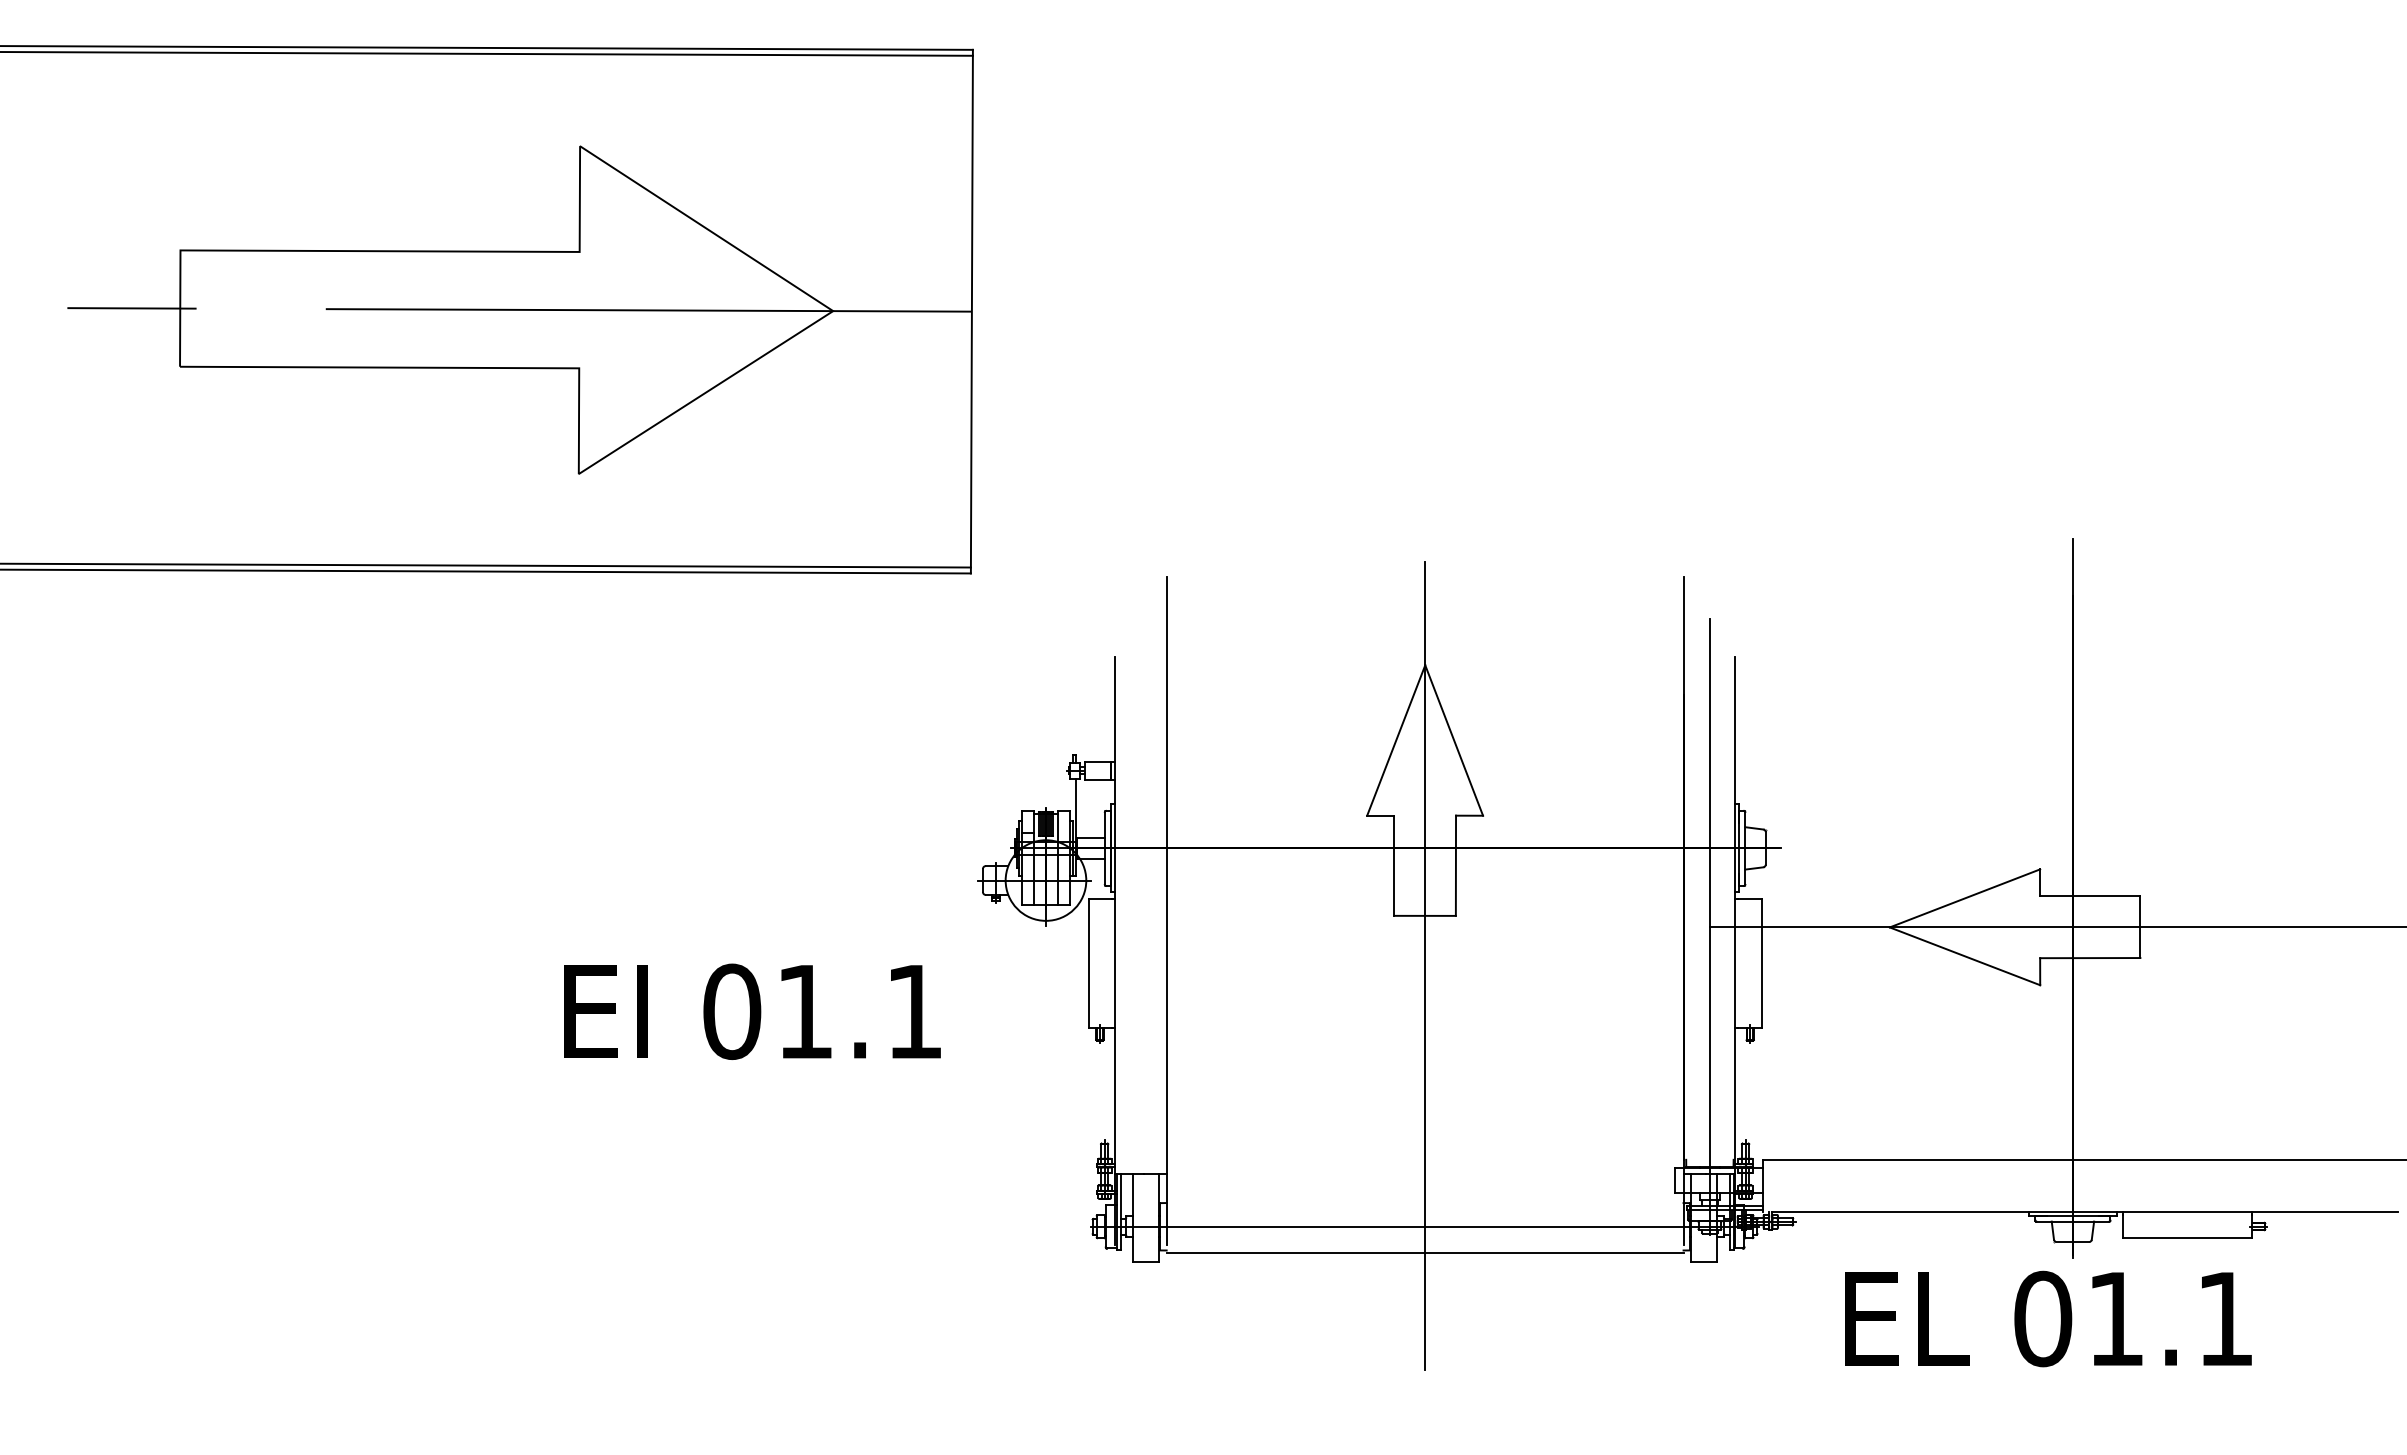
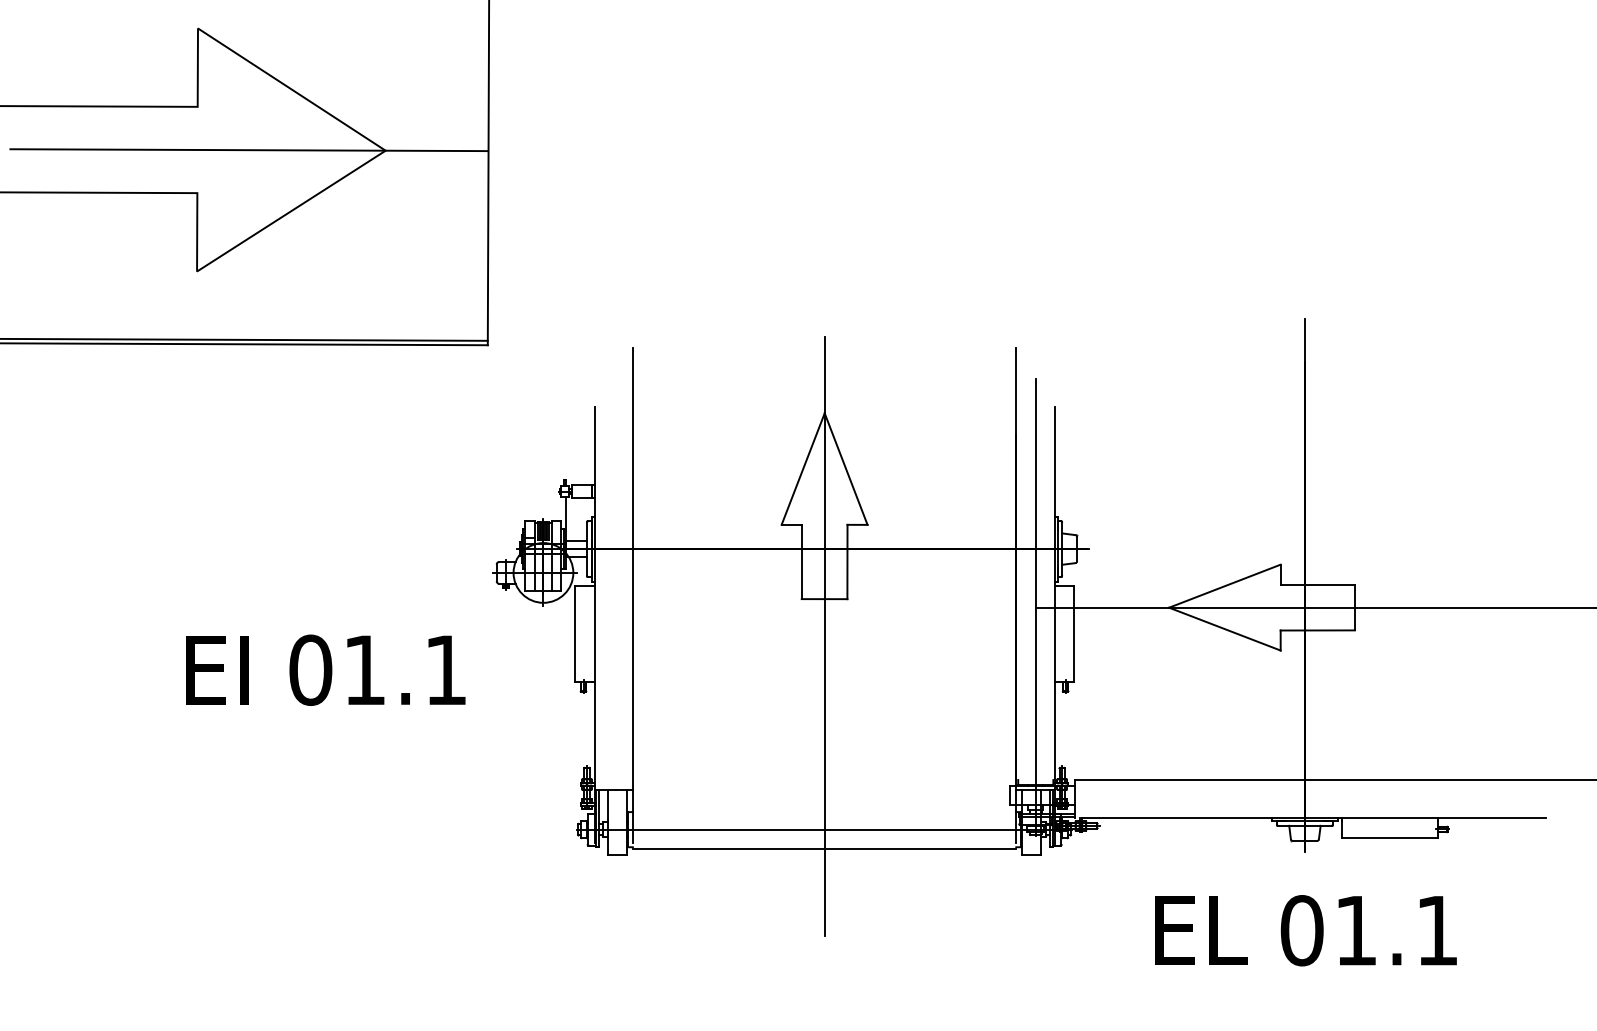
text: (2048, 1318) -> (1306, 930), moved

